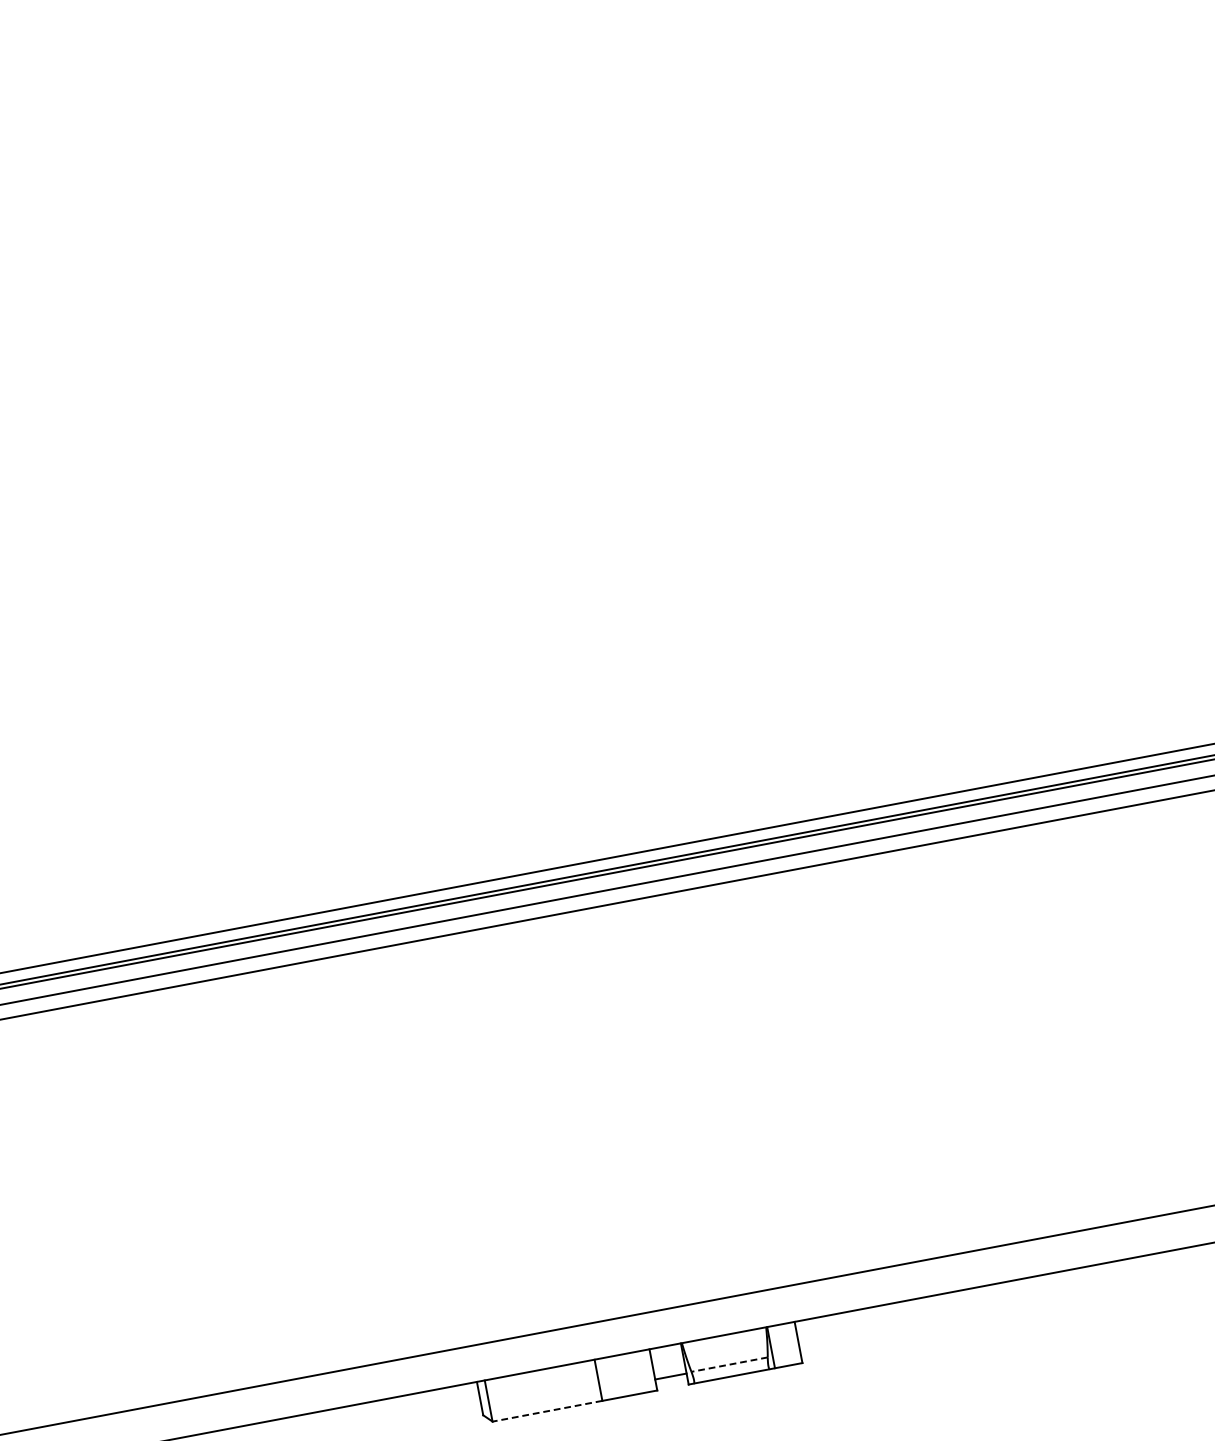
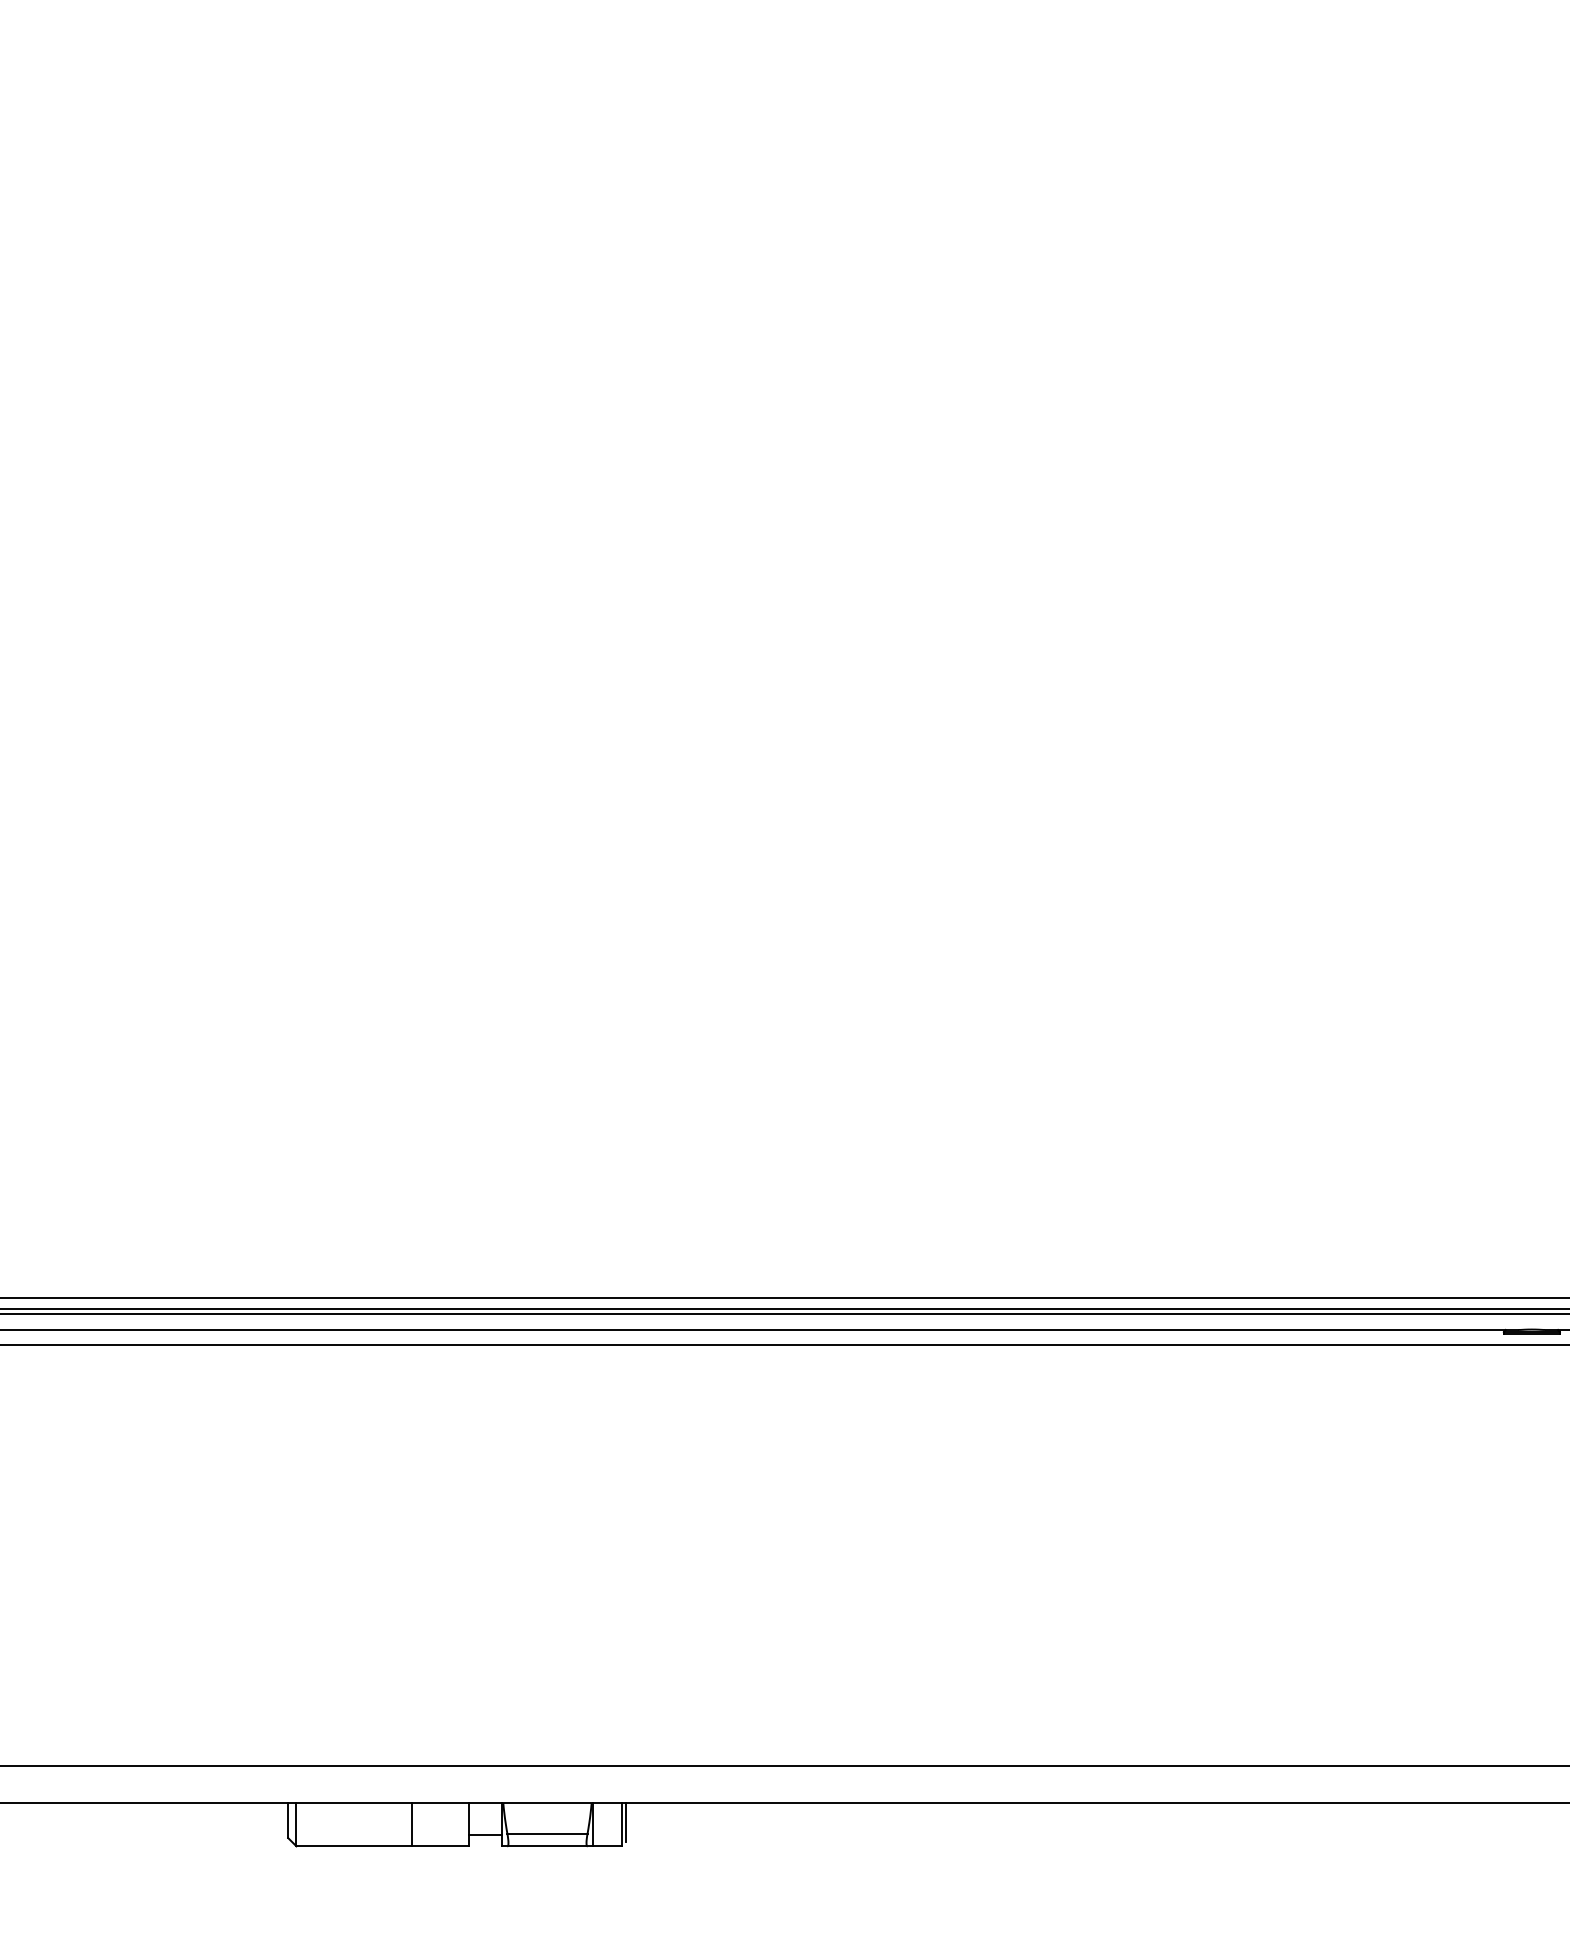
line: (801, 1339) -> (625, 1822), added
line: (728, 1364) -> (546, 1833), dashed -> solid
line: (547, 1411) -> (354, 1846), dashed -> solid

